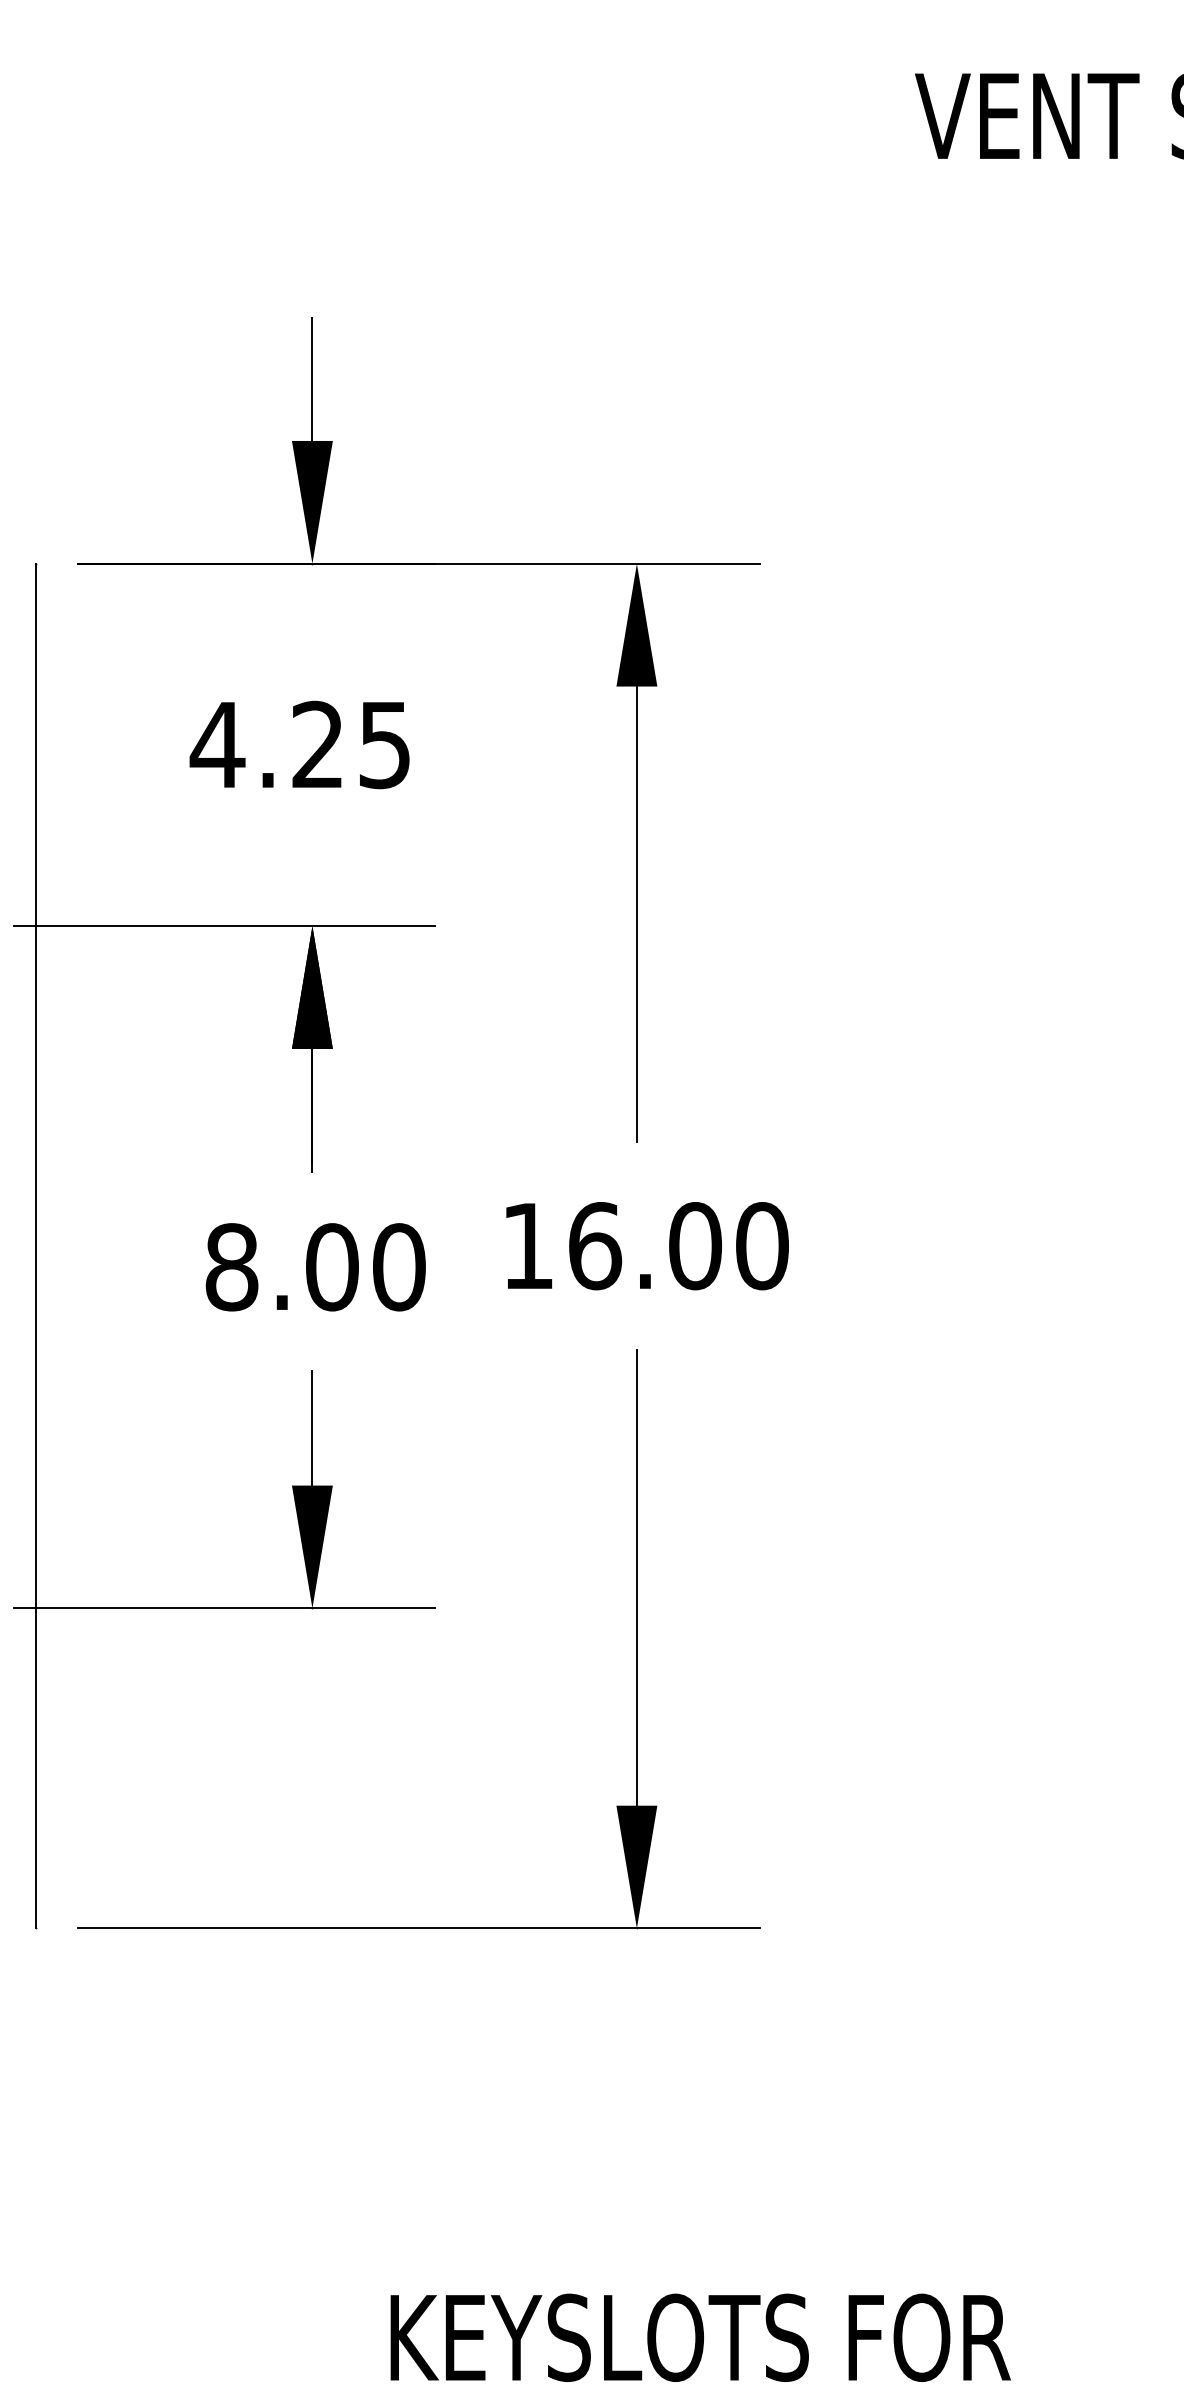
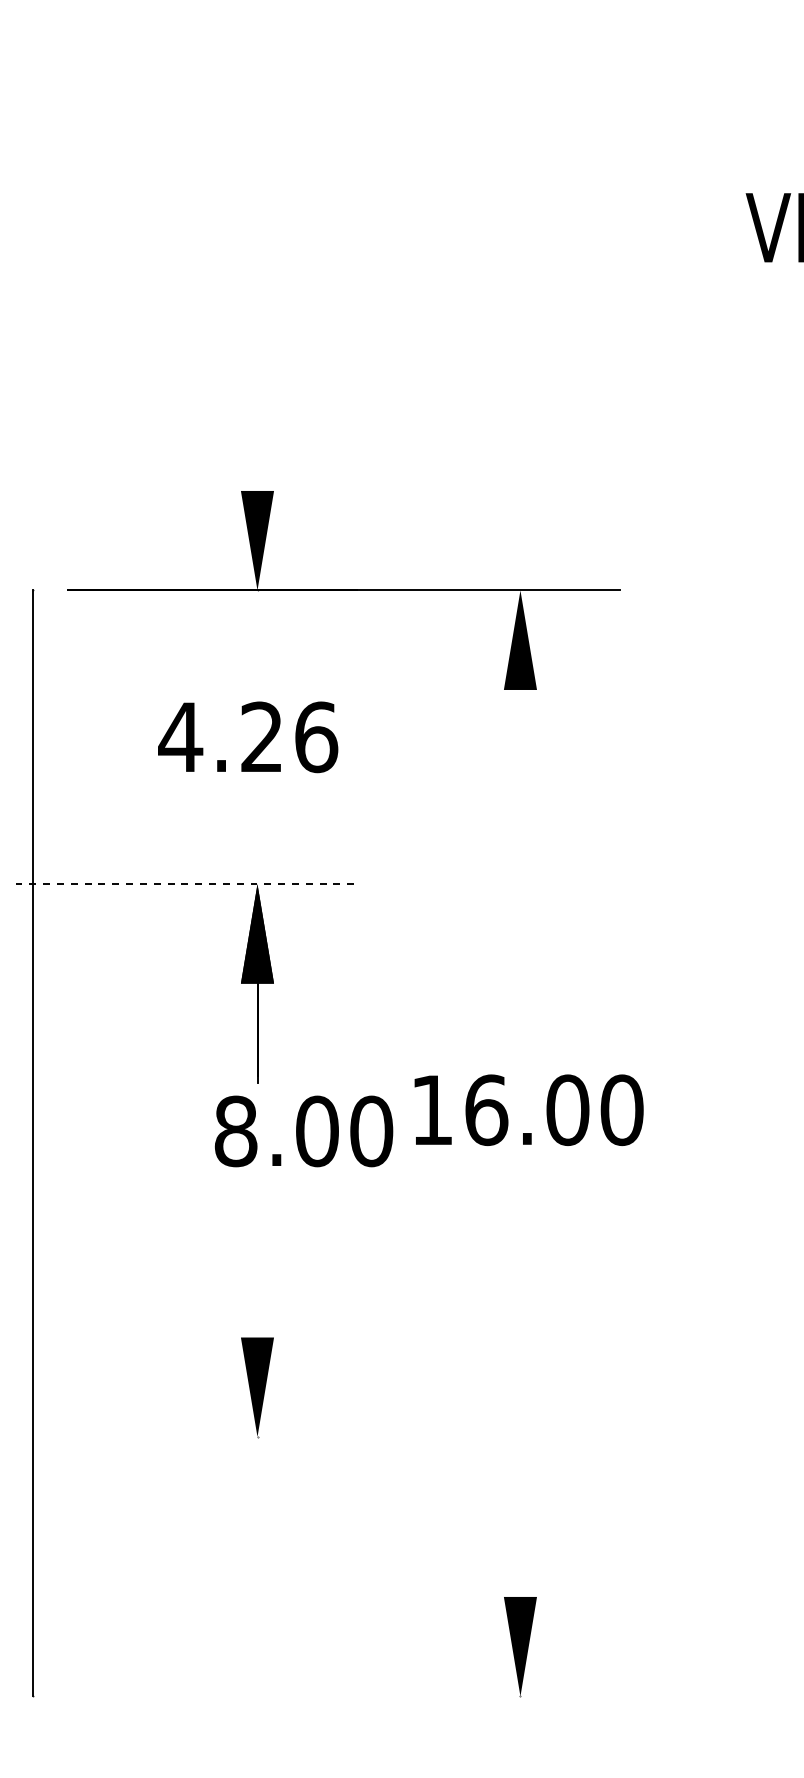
line: (312, 379) -> (257, 441), removed
text: (385, 744) -> (316, 736), 4.25 -> 4.26
line: (636, 914) -> (520, 874), removed
line: (224, 926) -> (186, 884), solid -> dashed
text: (647, 1246) -> (529, 1110), moved
text: (315, 1267) -> (303, 1131), moved
line: (312, 1428) -> (257, 1291), removed
line: (636, 1577) -> (520, 1412), removed
line: (224, 1608) -> (186, 1437), removed
line: (418, 1928) -> (343, 1696), removed

